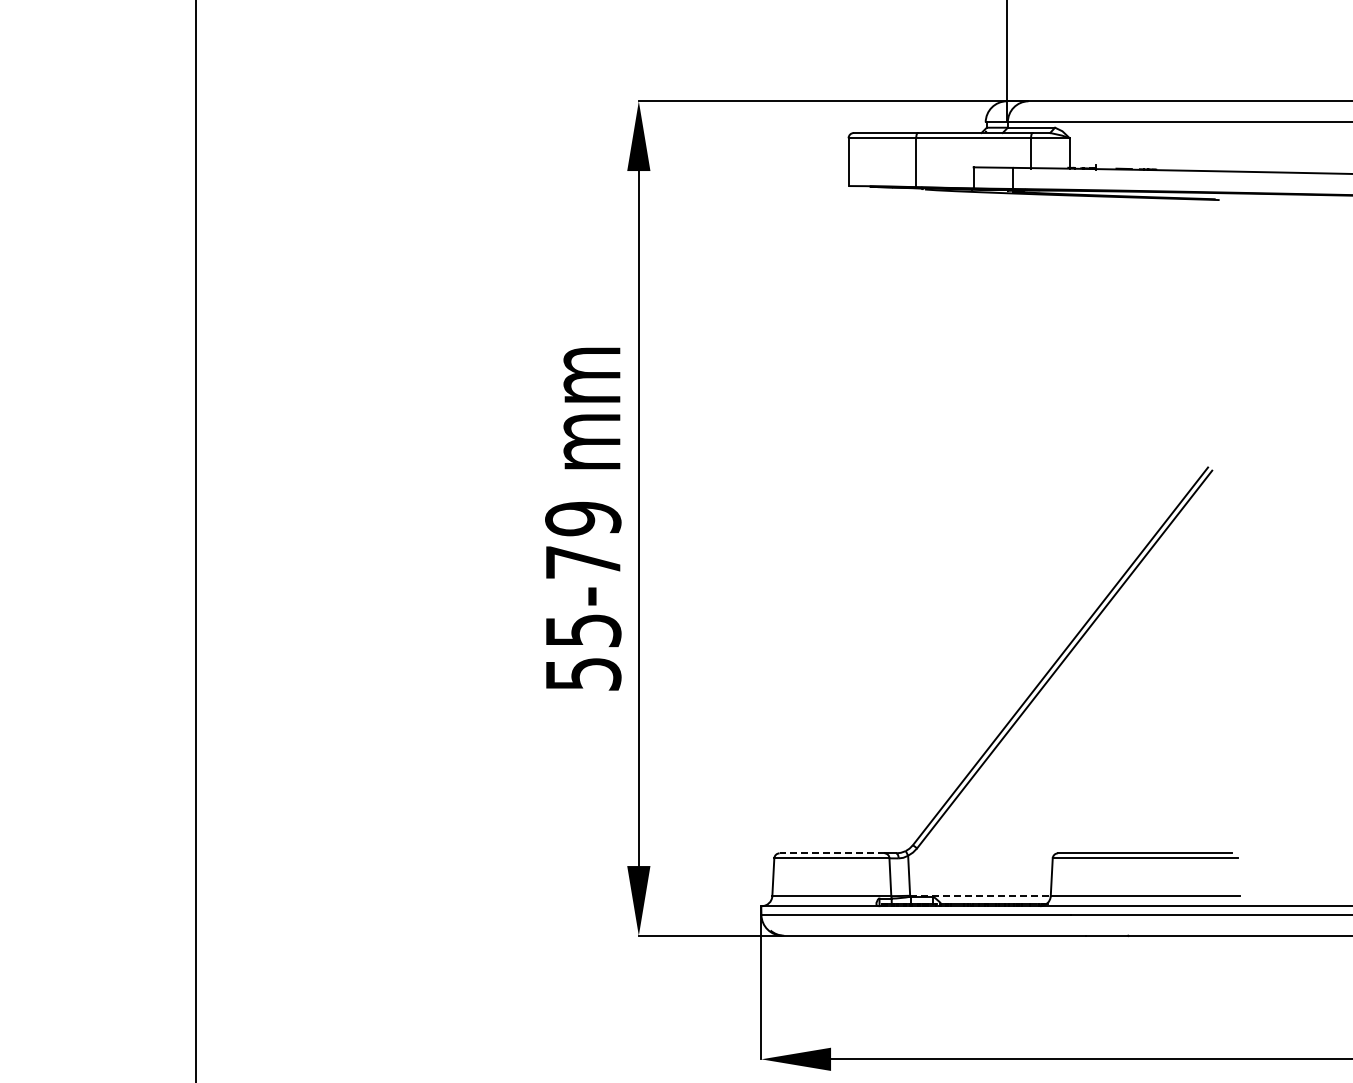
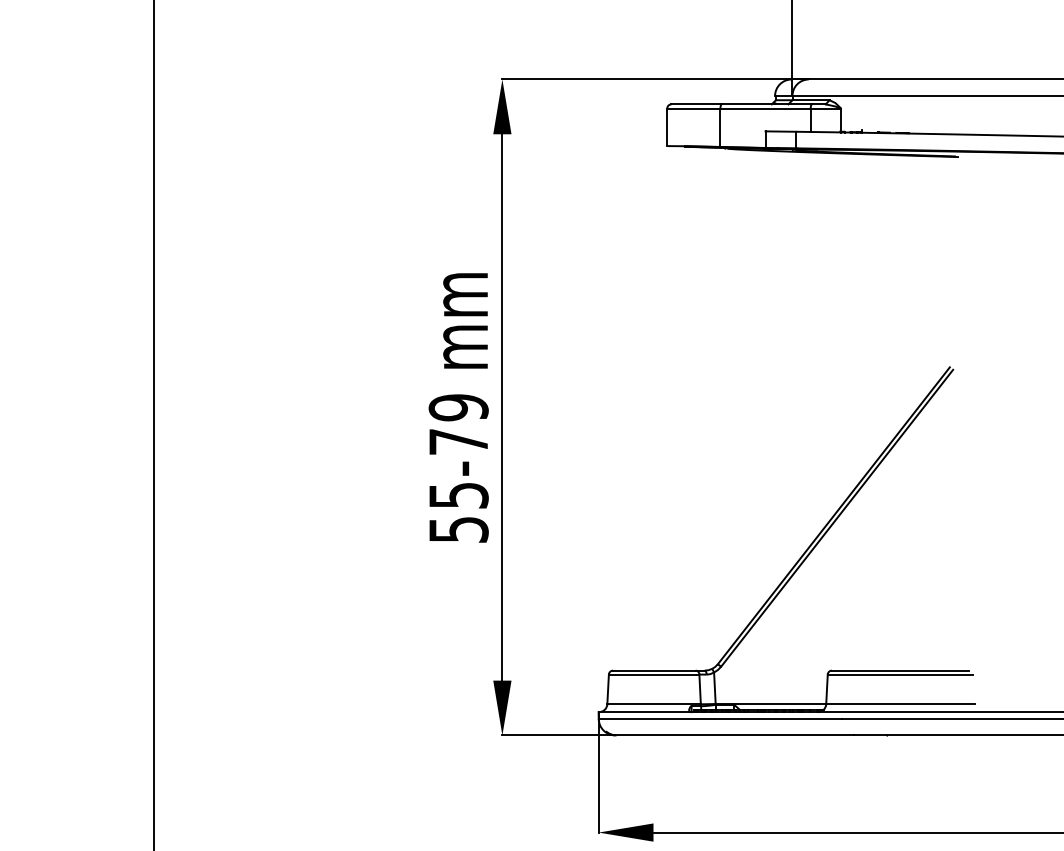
line: (832, 853) -> (654, 670), dashed -> solid
line: (980, 895) -> (770, 703), dashed -> solid

